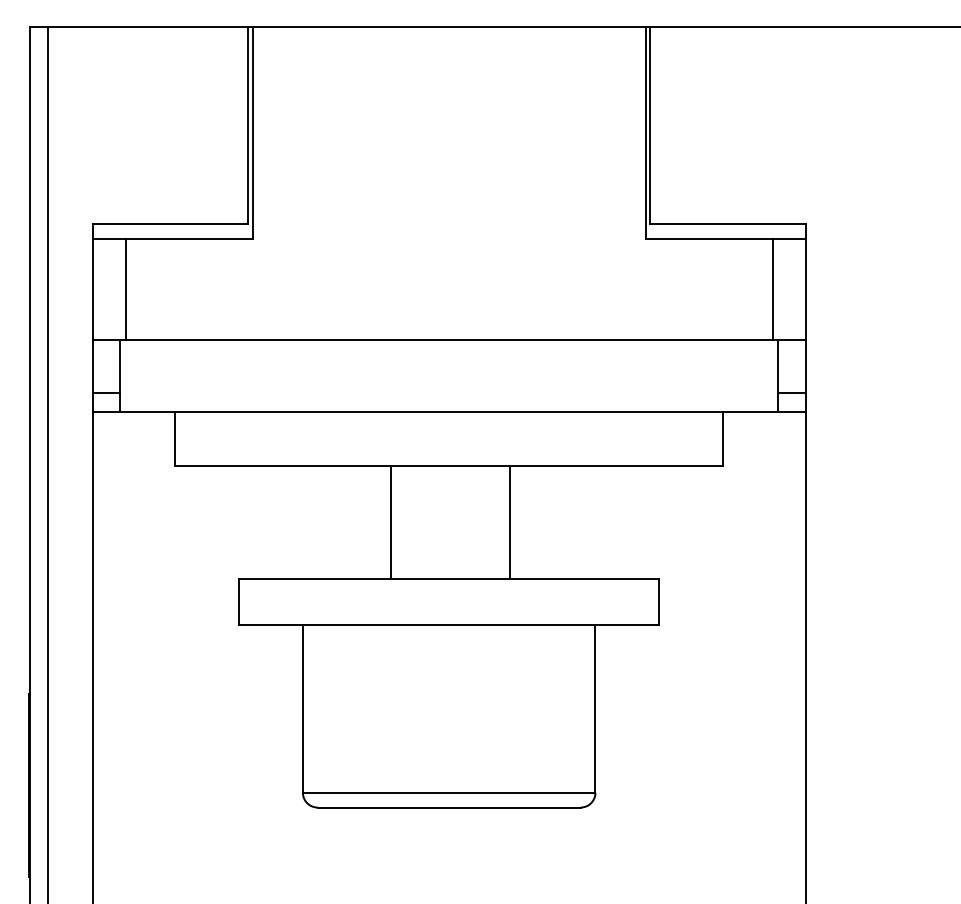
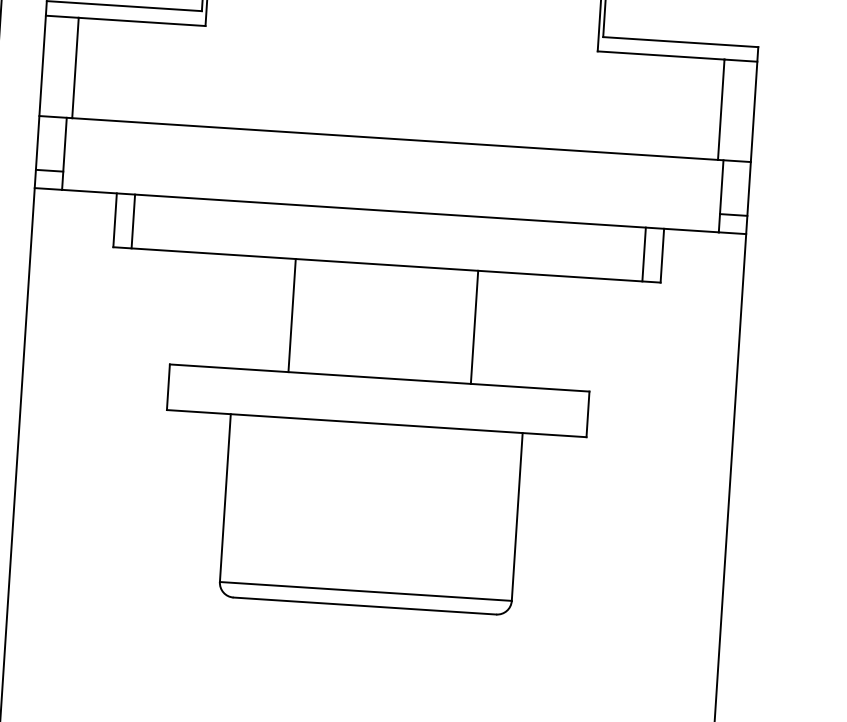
line: (193, 438) -> (133, 221), added
line: (705, 438) -> (644, 254), added
line: (390, 522) -> (291, 315), moved
line: (509, 522) -> (474, 327), moved

